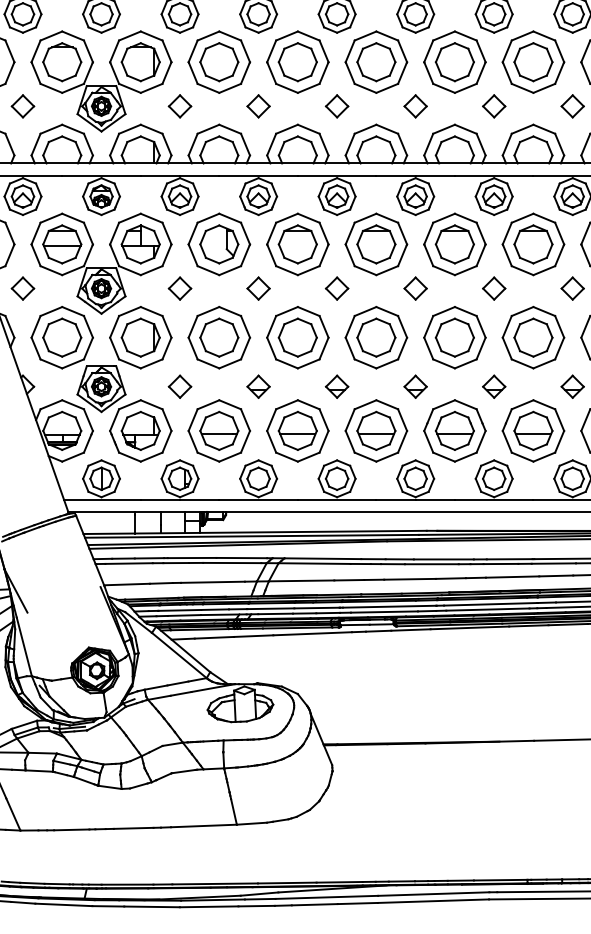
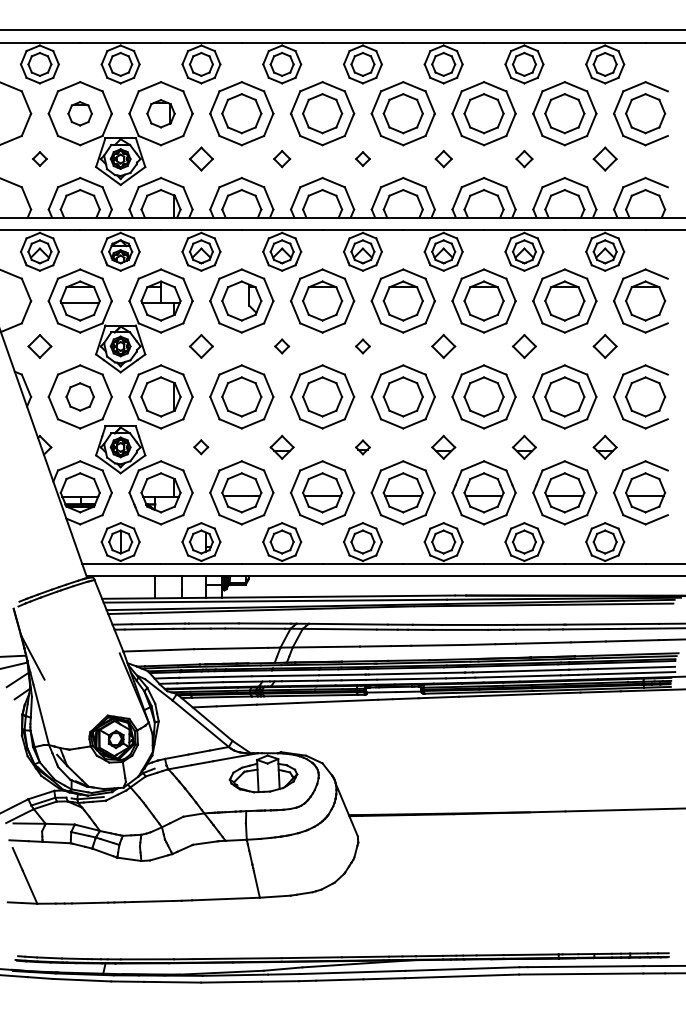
part: (61, 62) -> (79, 113), size x0.6
part: (140, 62) -> (160, 113), size x0.7
part: (22, 105) -> (39, 158), size x0.6
part: (257, 105) -> (281, 158), size x0.7
part: (336, 105) -> (362, 158), size x0.6
part: (415, 105) -> (443, 158), size x0.7
part: (494, 105) -> (524, 158), size x0.7
part: (257, 288) -> (281, 346), size x0.6
part: (336, 288) -> (362, 346), size x0.6
part: (61, 337) -> (79, 396), size x0.7
part: (179, 385) -> (200, 446), size x0.6
part: (336, 386) -> (362, 447), size x0.6

